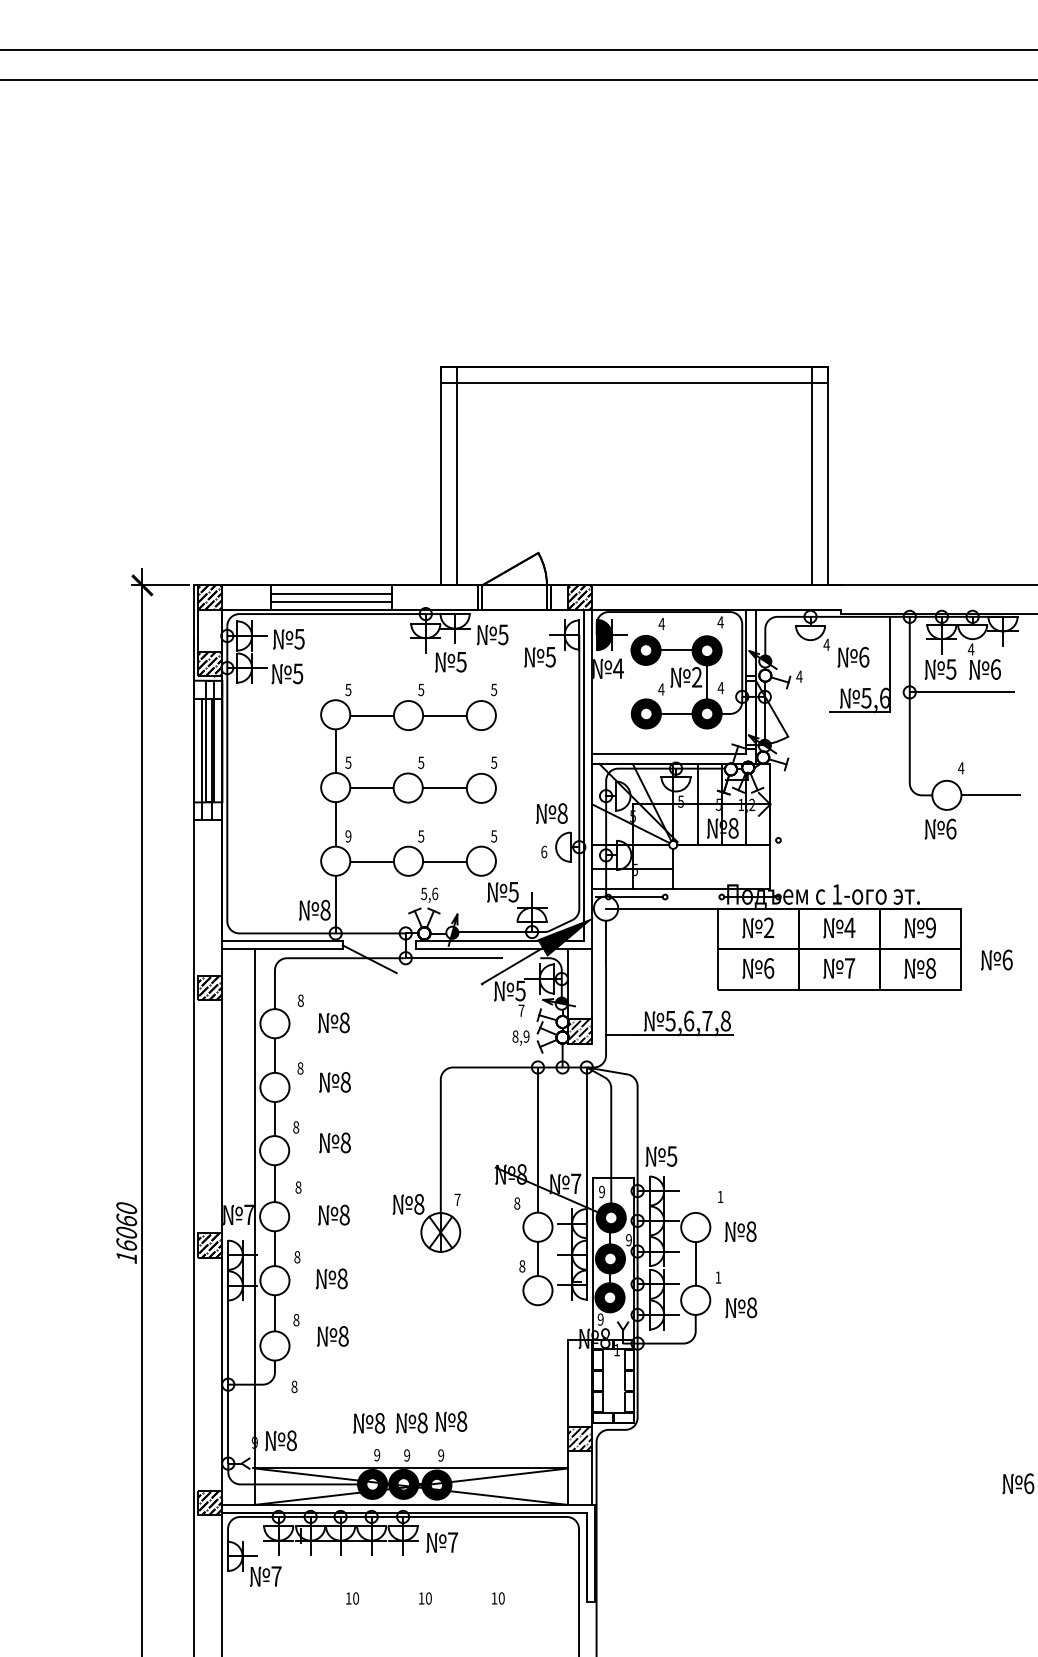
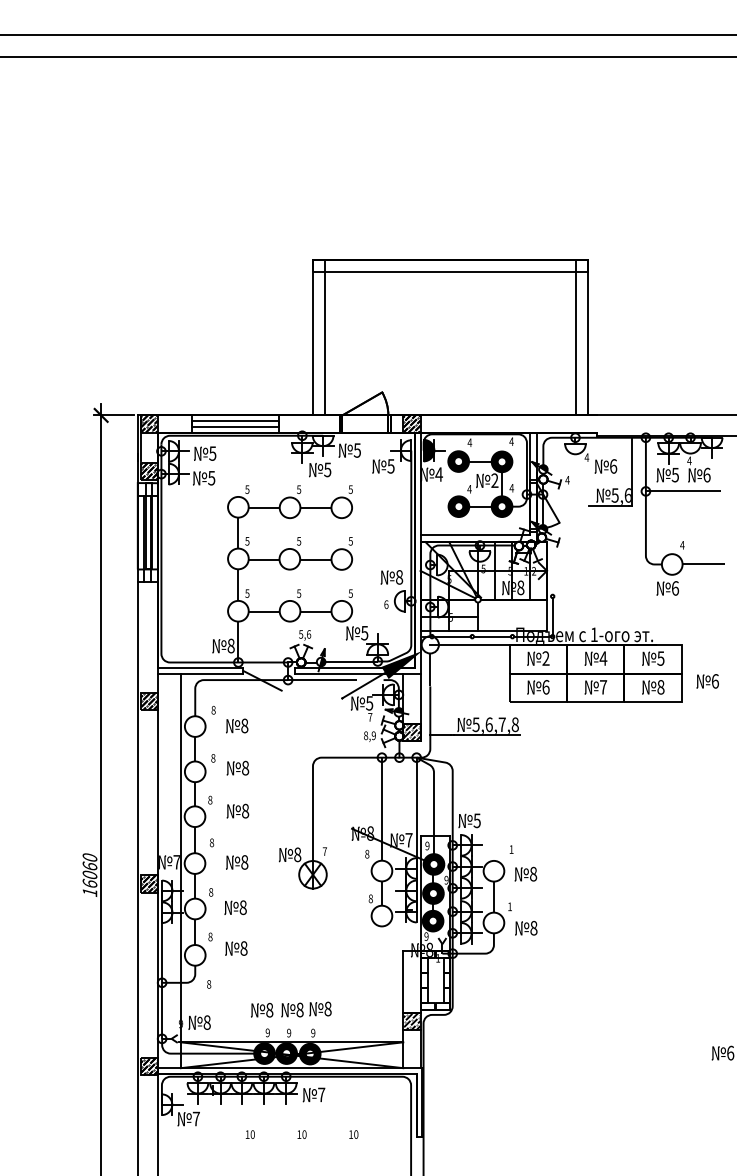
text: (348, 836) -> (247, 593), 9 -> 5
line: (778, 868) -> (552, 616), added
line: (693, 897) -> (492, 636), added
text: (930, 927) -> (660, 658), 9 -> 5

